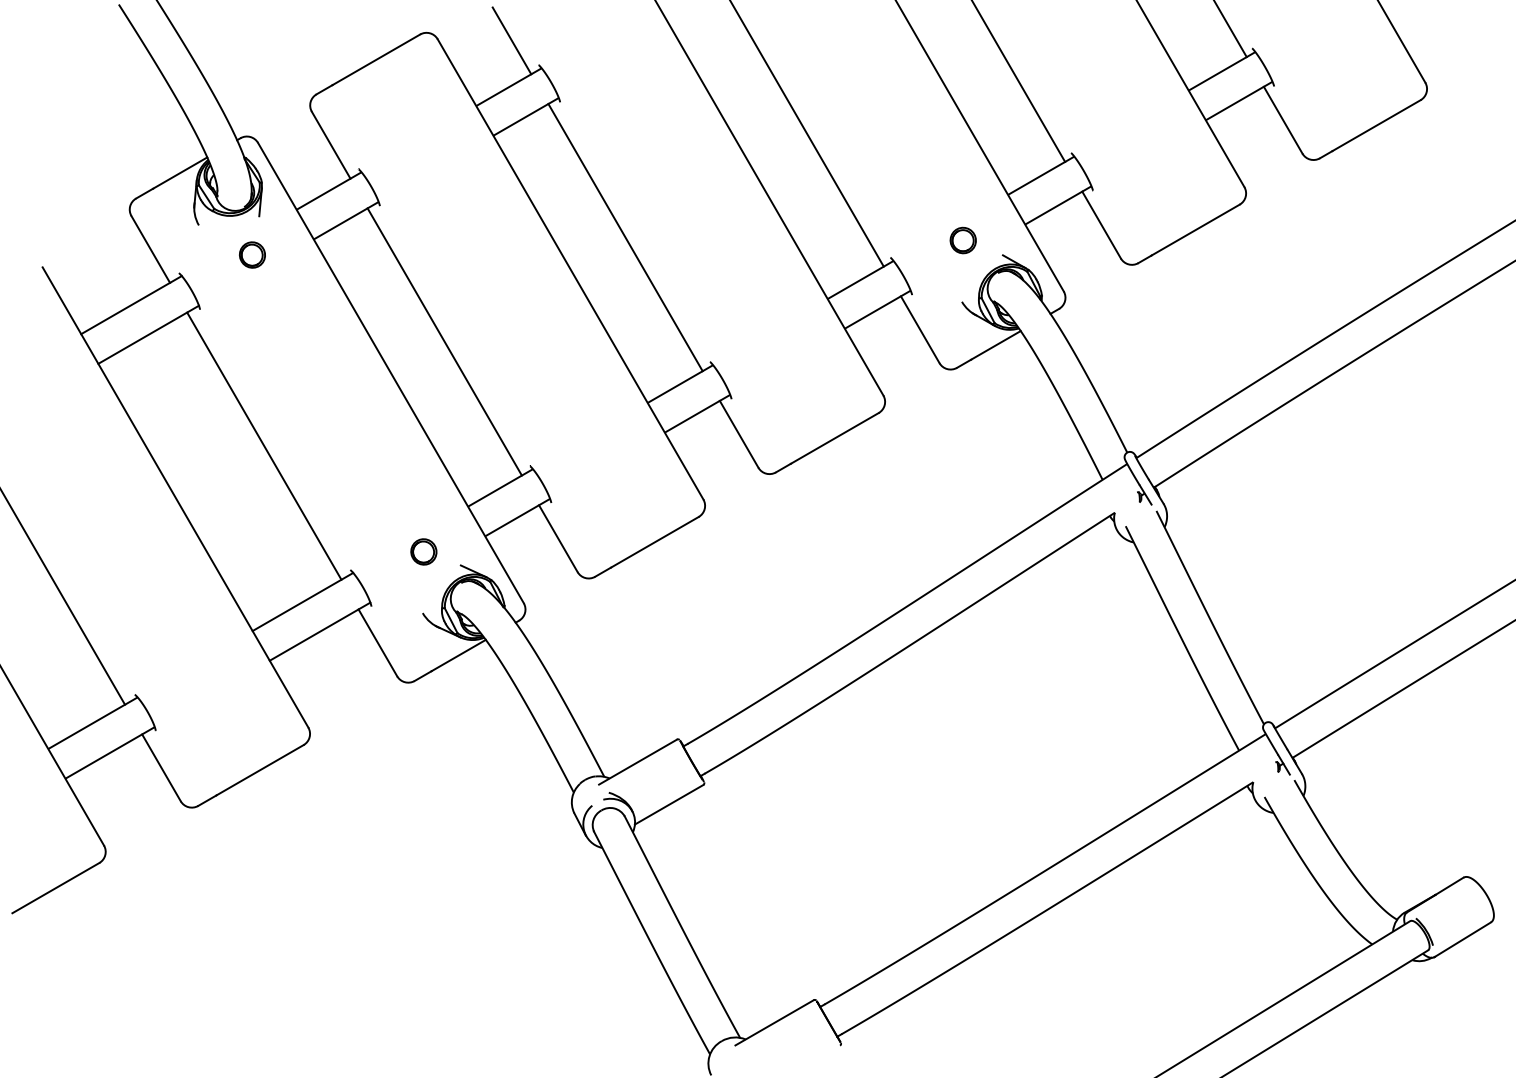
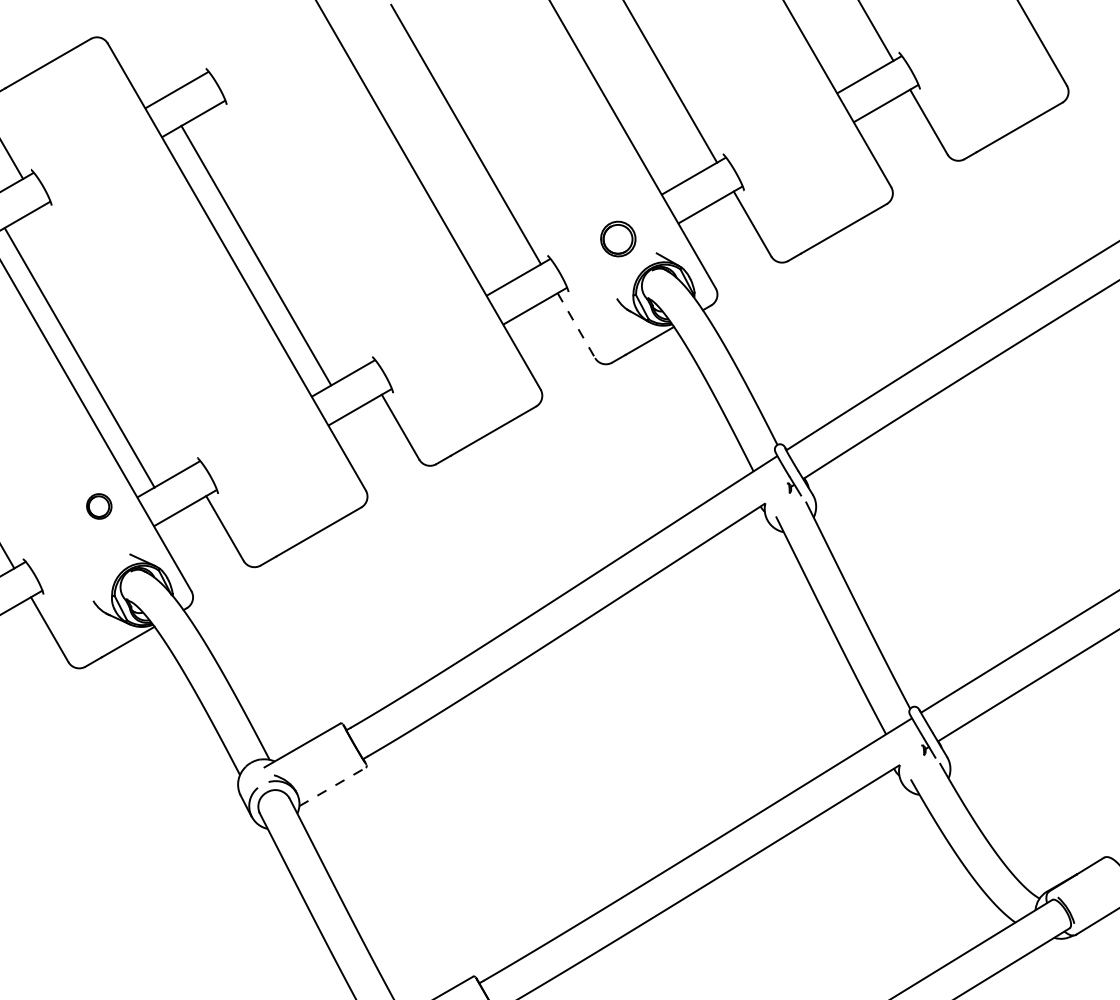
line: (511, 40) -> (179, 44), removed
line: (625, 237) -> (256, 255), moved
part: (962, 240) -> (617, 238), size x1.4
line: (920, 329) -> (576, 325), solid -> dashed
line: (444, 341) -> (79, 357), moved
part: (423, 551) -> (98, 506), moved
line: (669, 804) -> (332, 786), solid -> dashed

